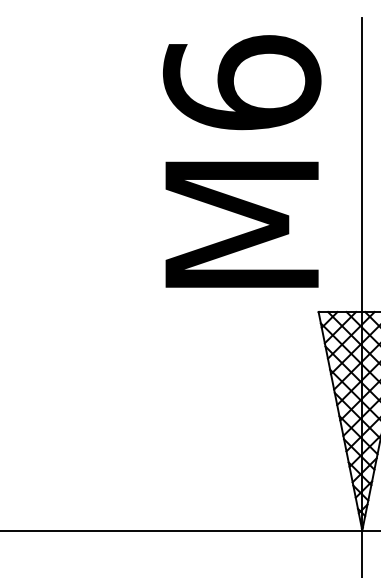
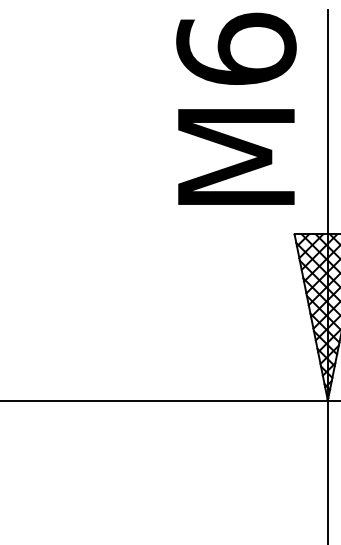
text: (242, 160) -> (236, 108), moved

